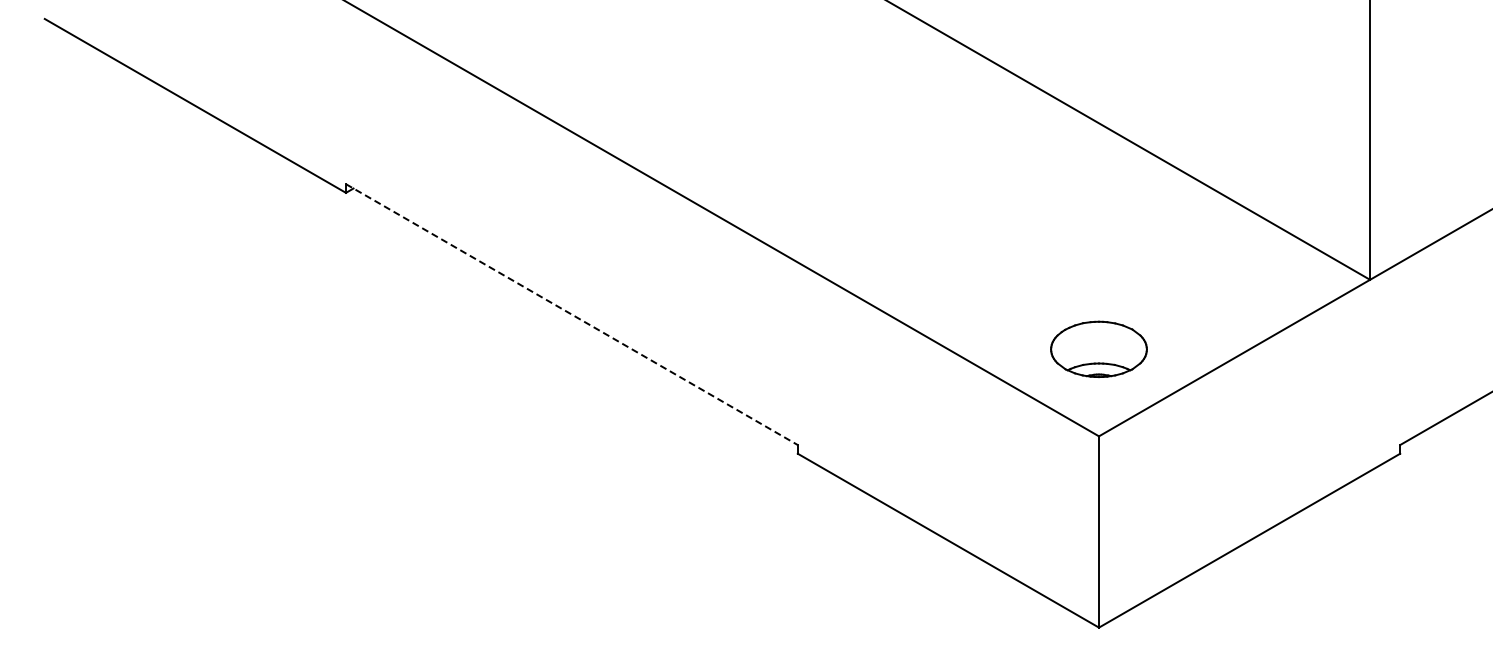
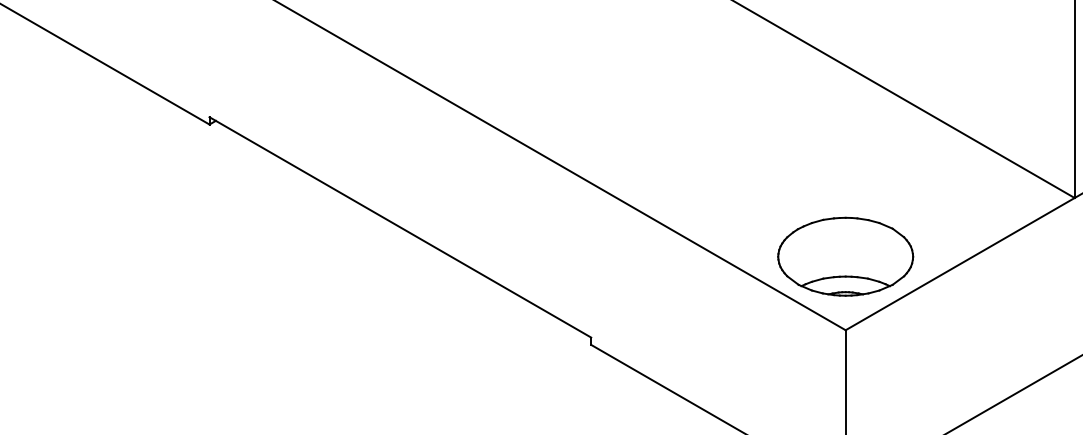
line: (571, 314) -> (400, 227), dashed -> solid
part: (1098, 349) -> (845, 256), size x1.67

